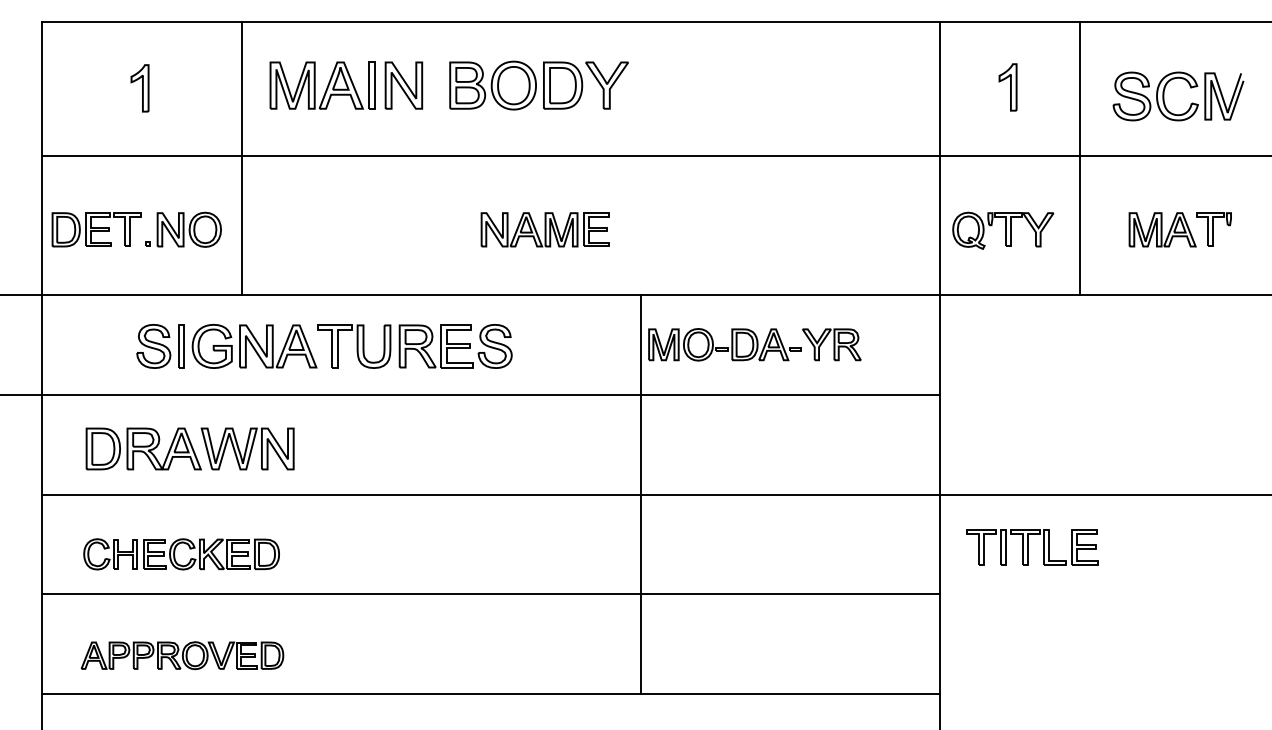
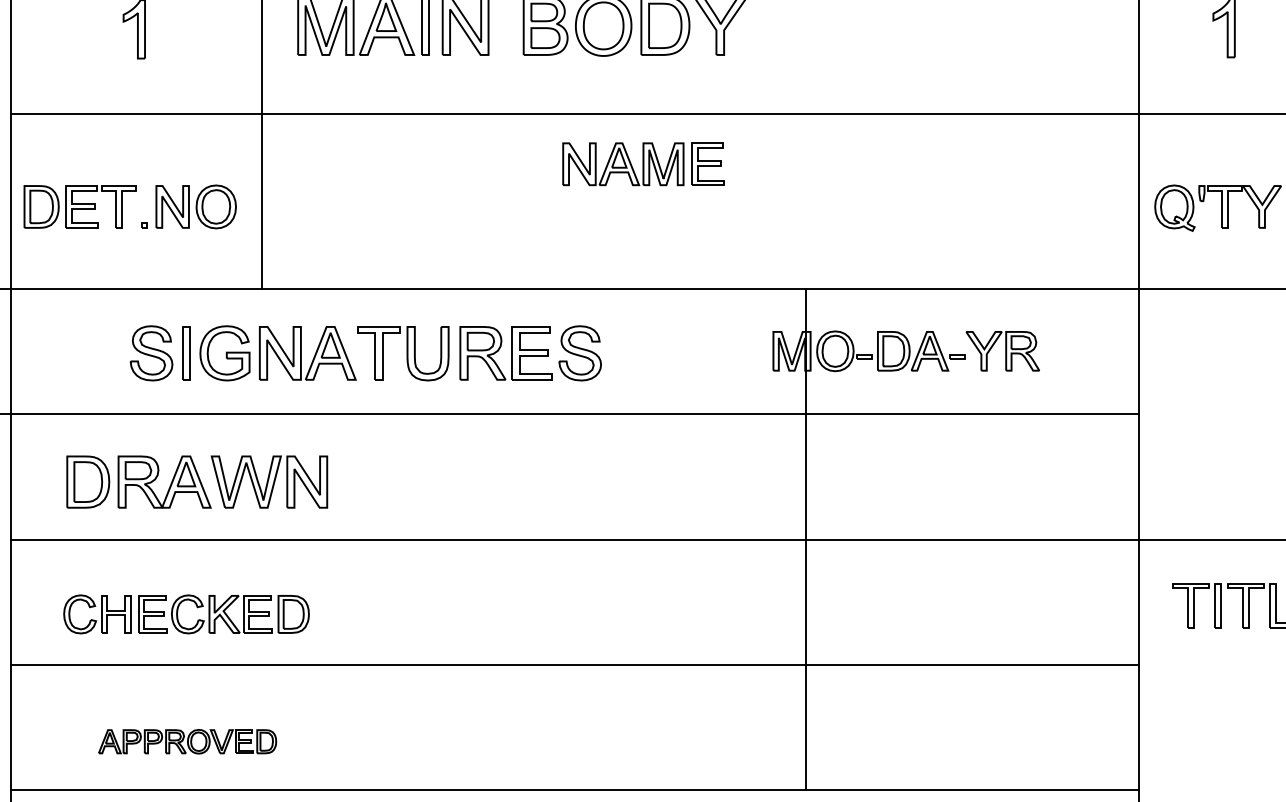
part: (544, 229) -> (642, 163), moved
line: (640, 494) -> (805, 539), moved
part: (182, 655) -> (187, 741), size x0.7

